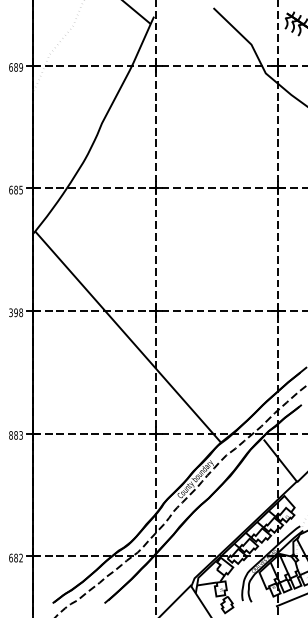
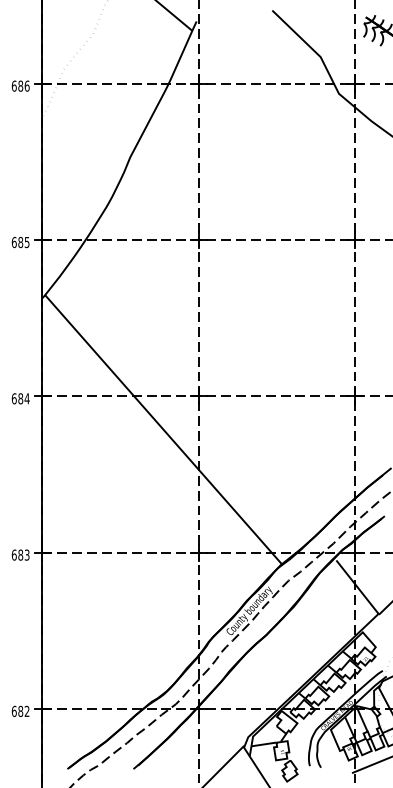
text: (20, 66) -> (26, 85), 689 -> 686
text: (15, 312) -> (20, 398), 398 -> 684
text: (10, 434) -> (13, 554), 883 -> 683

